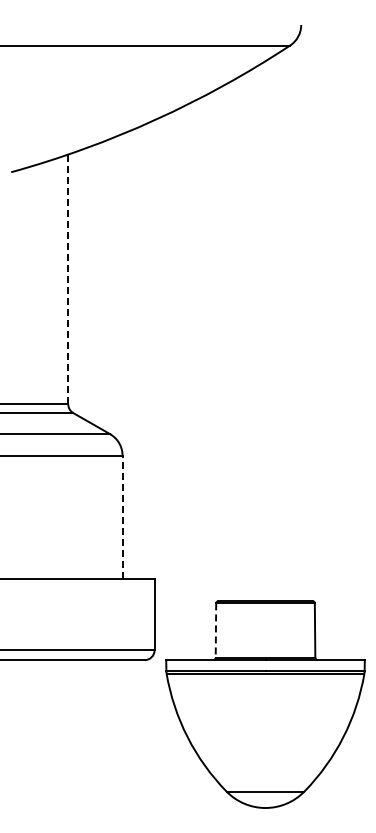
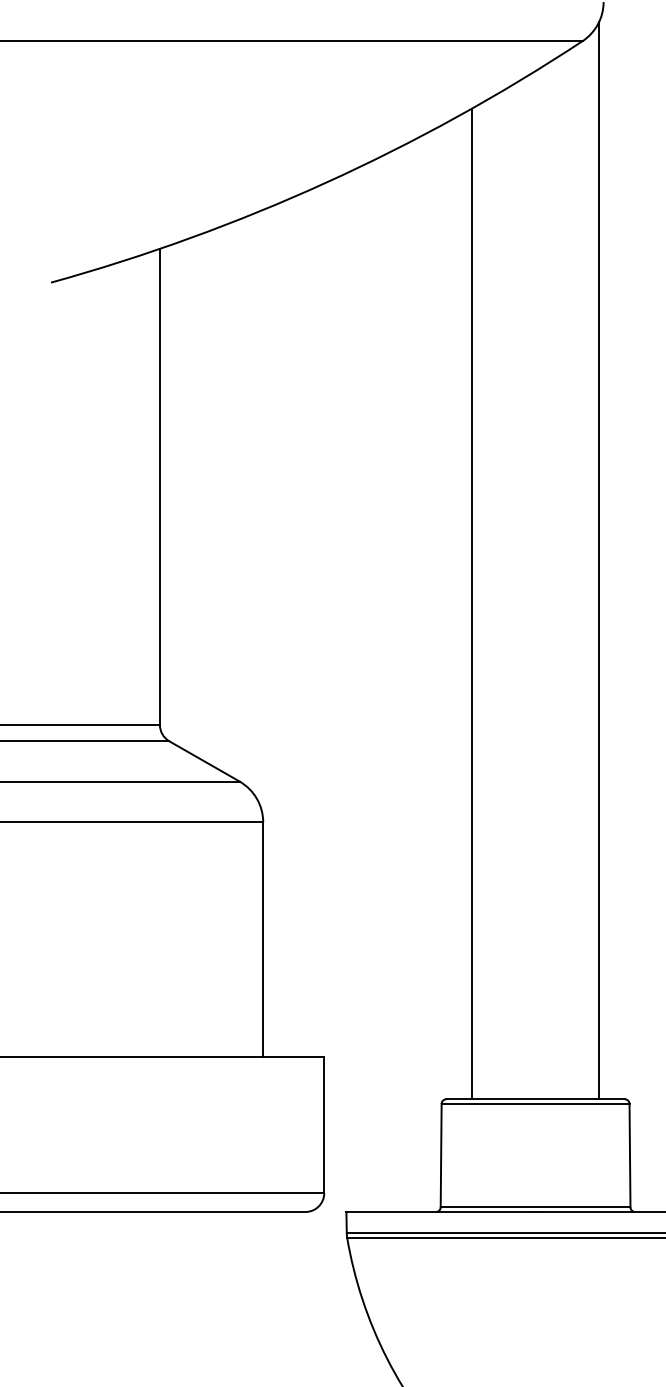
line: (68, 279) -> (160, 486), dashed -> solid
line: (298, 317) -> (598, 559), added
line: (232, 340) -> (472, 603), added
line: (122, 517) -> (263, 940), dashed -> solid
line: (215, 631) -> (440, 1157), dashed -> solid

